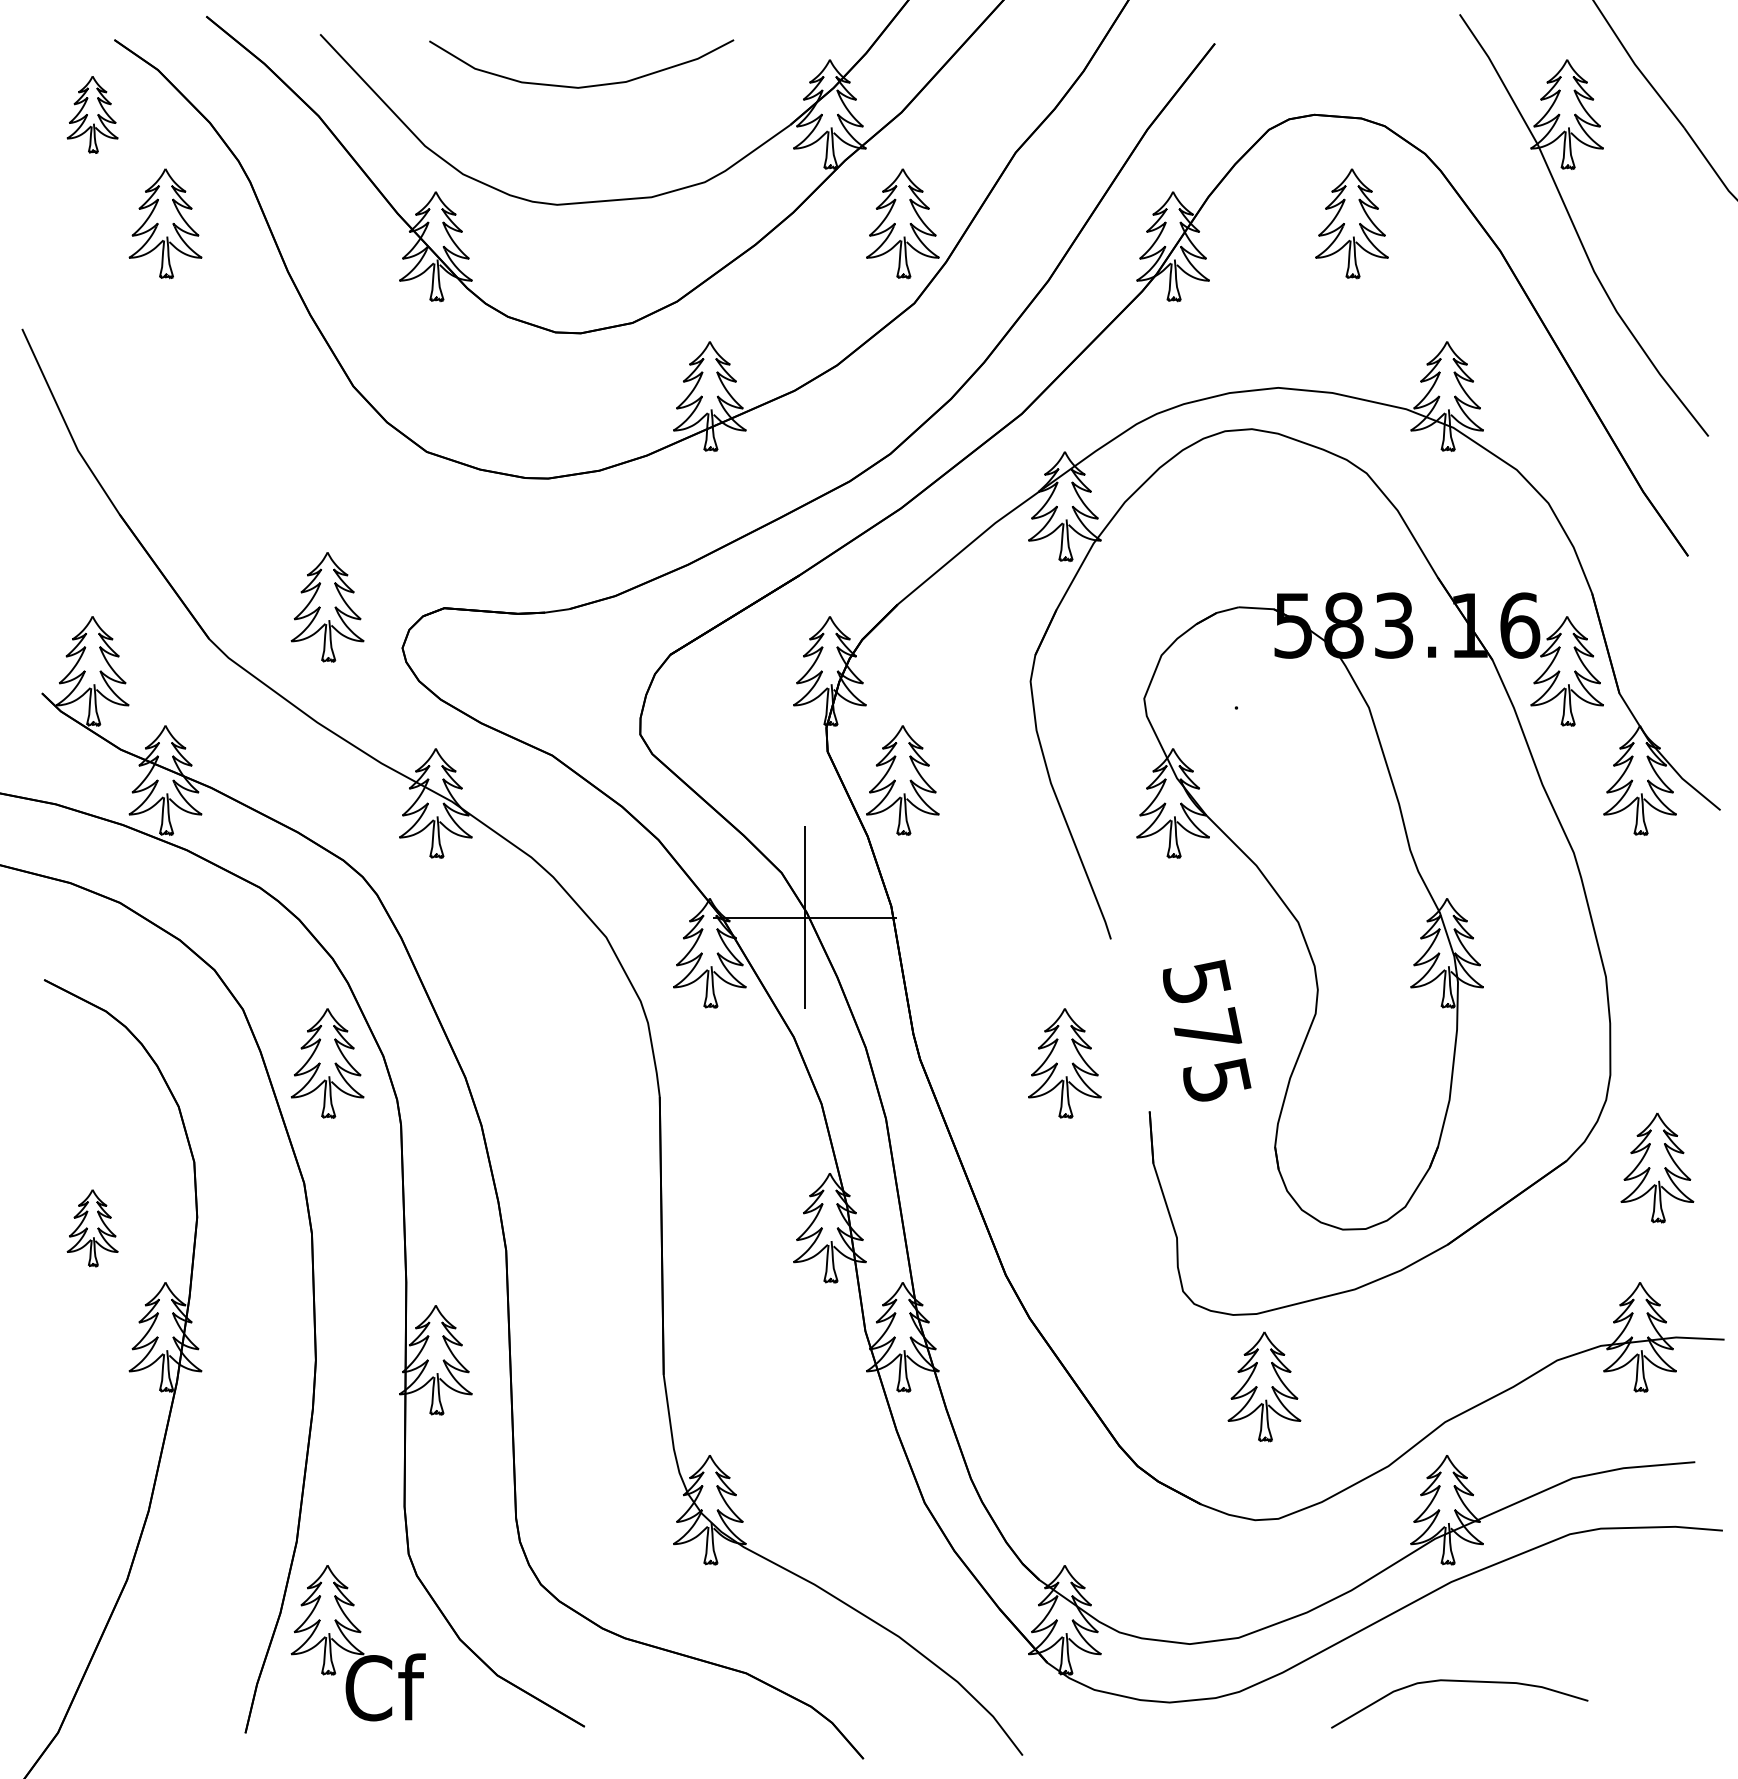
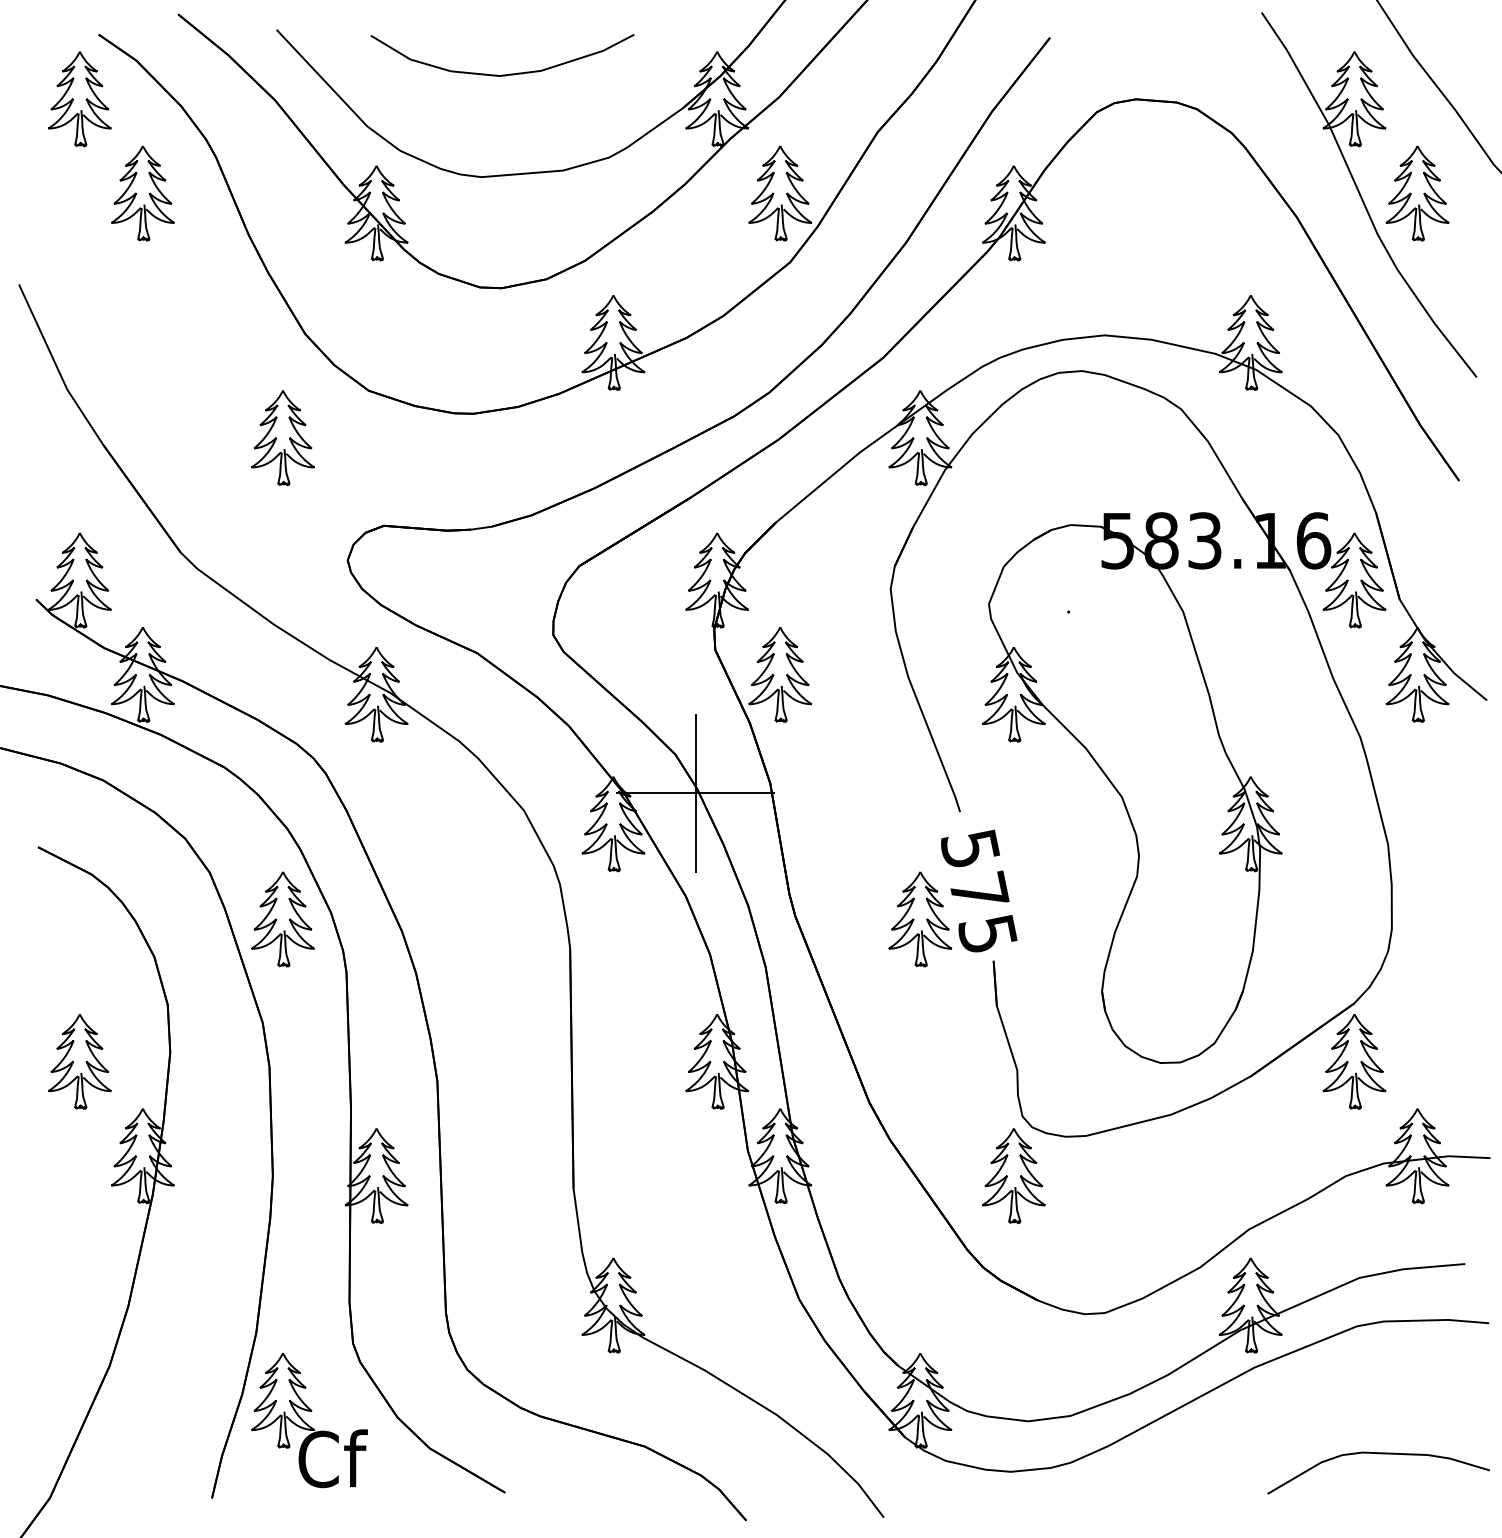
part: (92, 115) -> (79, 99), size x1.43
part: (1351, 223) -> (1417, 193), moved
part: (327, 607) -> (282, 438), moved
text: (1207, 1030) -> (979, 890), moved
part: (1657, 1167) -> (1354, 1061), moved
part: (92, 1227) -> (79, 1061), size x1.43
part: (1264, 1386) -> (1013, 1175), moved
curve: (1459, 1682) -> (1378, 1454), moved

